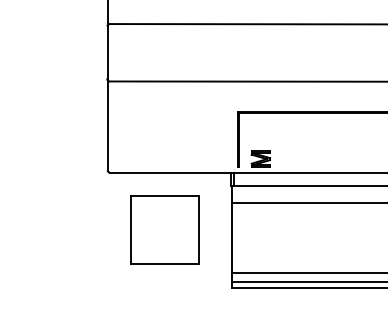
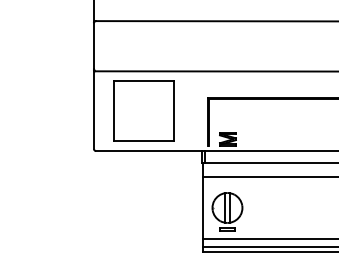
part: (164, 229) -> (143, 110), moved
part: (260, 241) -> (227, 211), added

